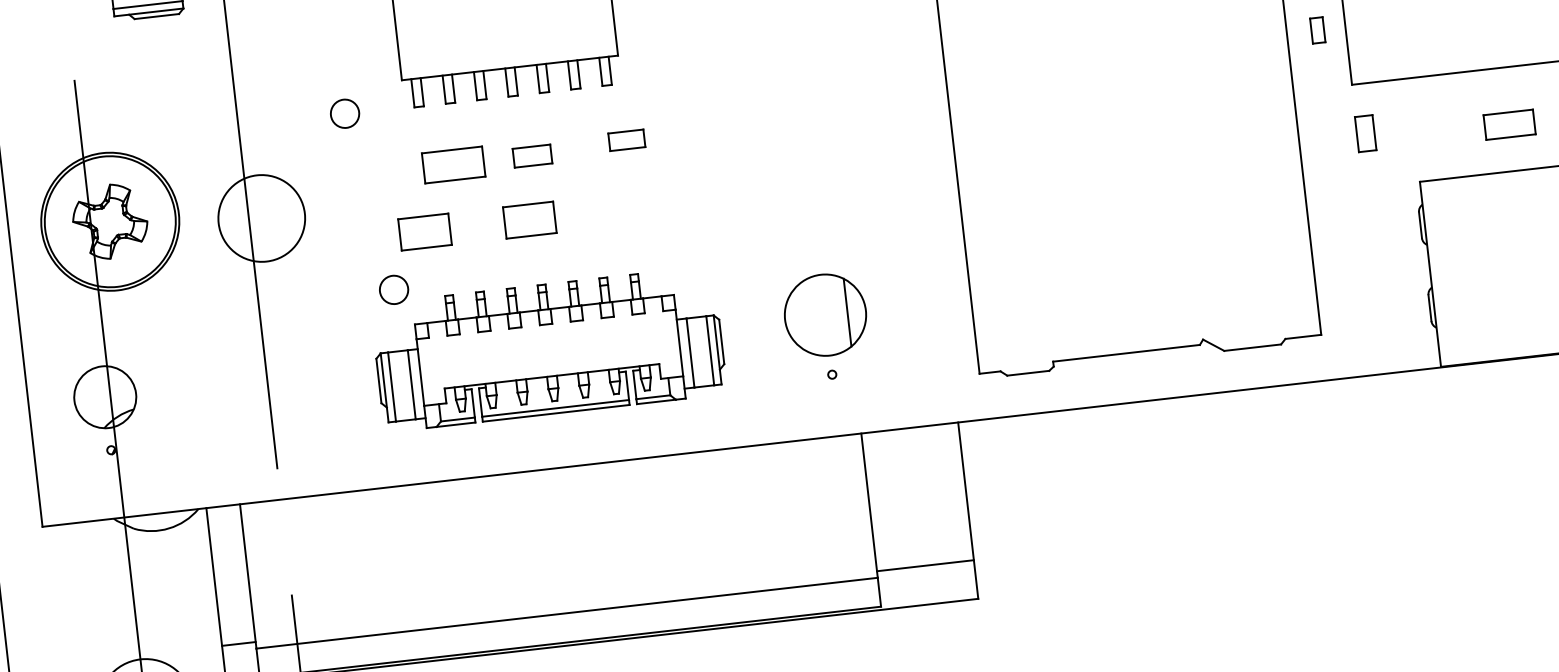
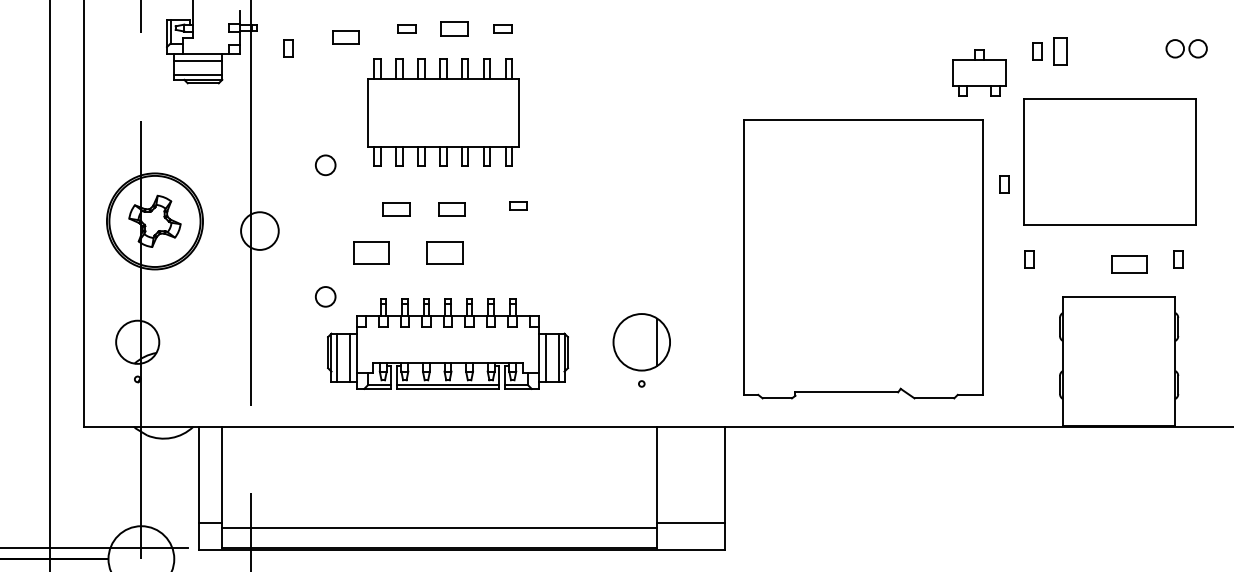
part: (1365, 133) -> (1029, 259), size x0.71
part: (627, 139) -> (518, 205), size x0.71
part: (453, 165) -> (396, 209), size x0.62
circle: (261, 217) -> (259, 230), size x0.62
circle: (393, 289) -> (325, 296), moved

